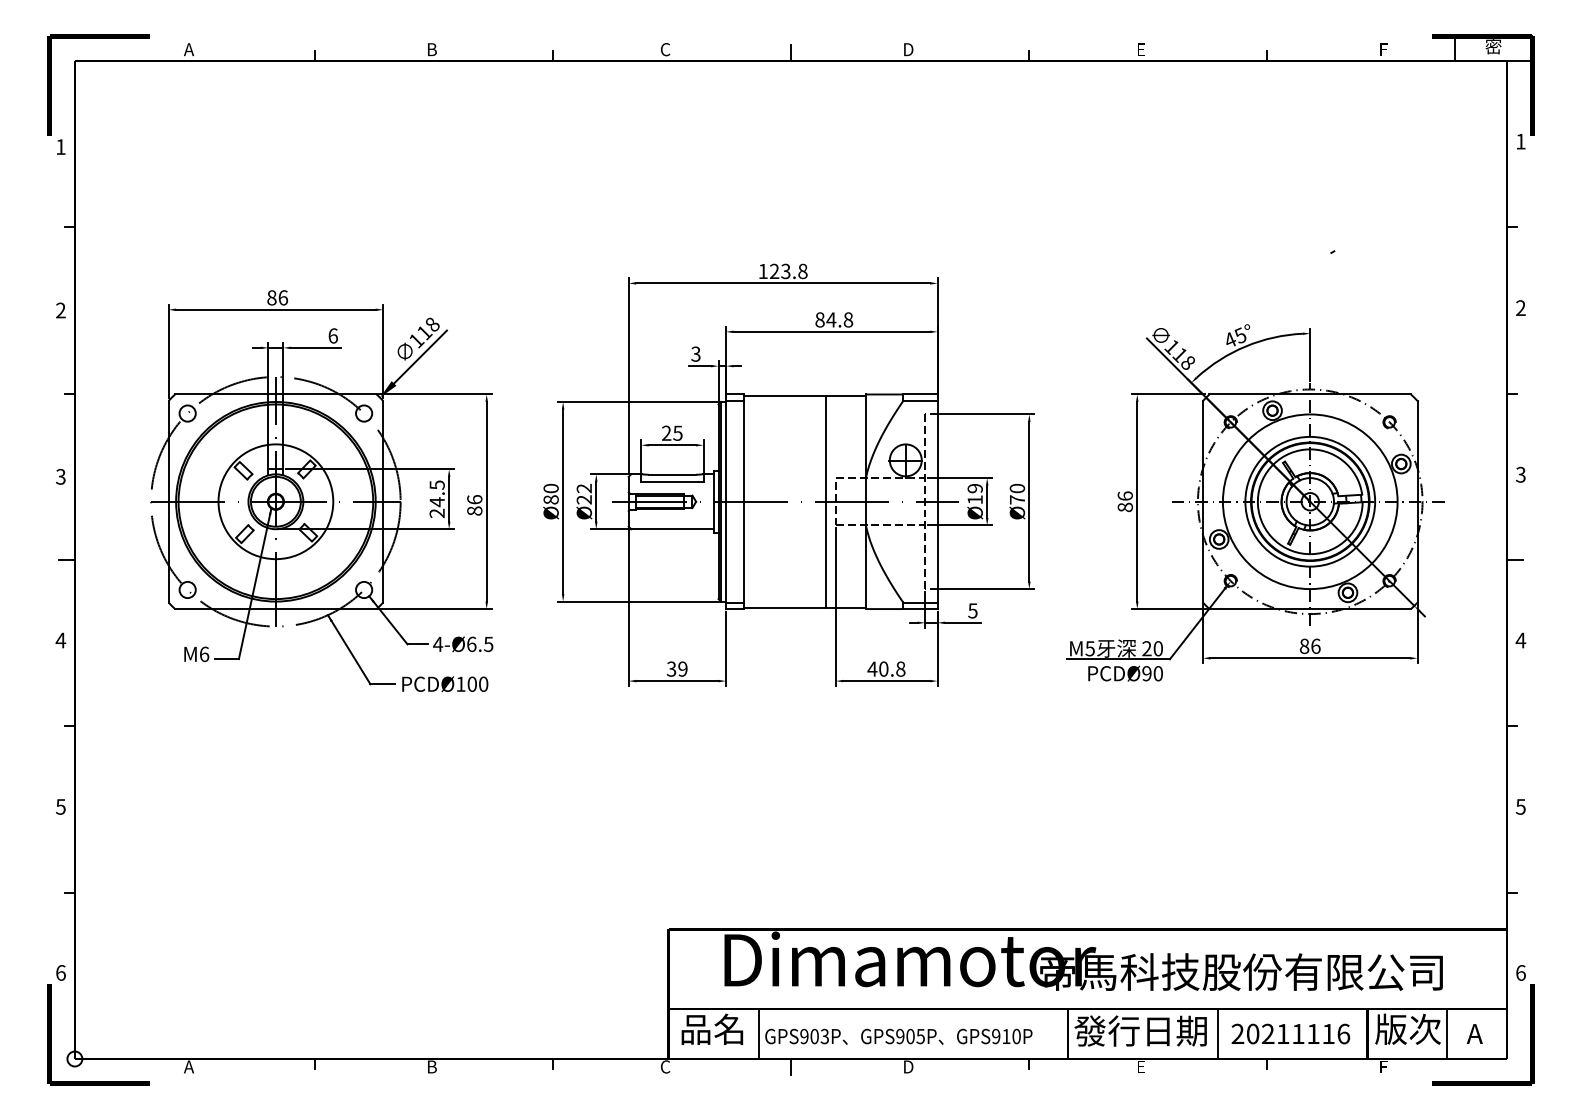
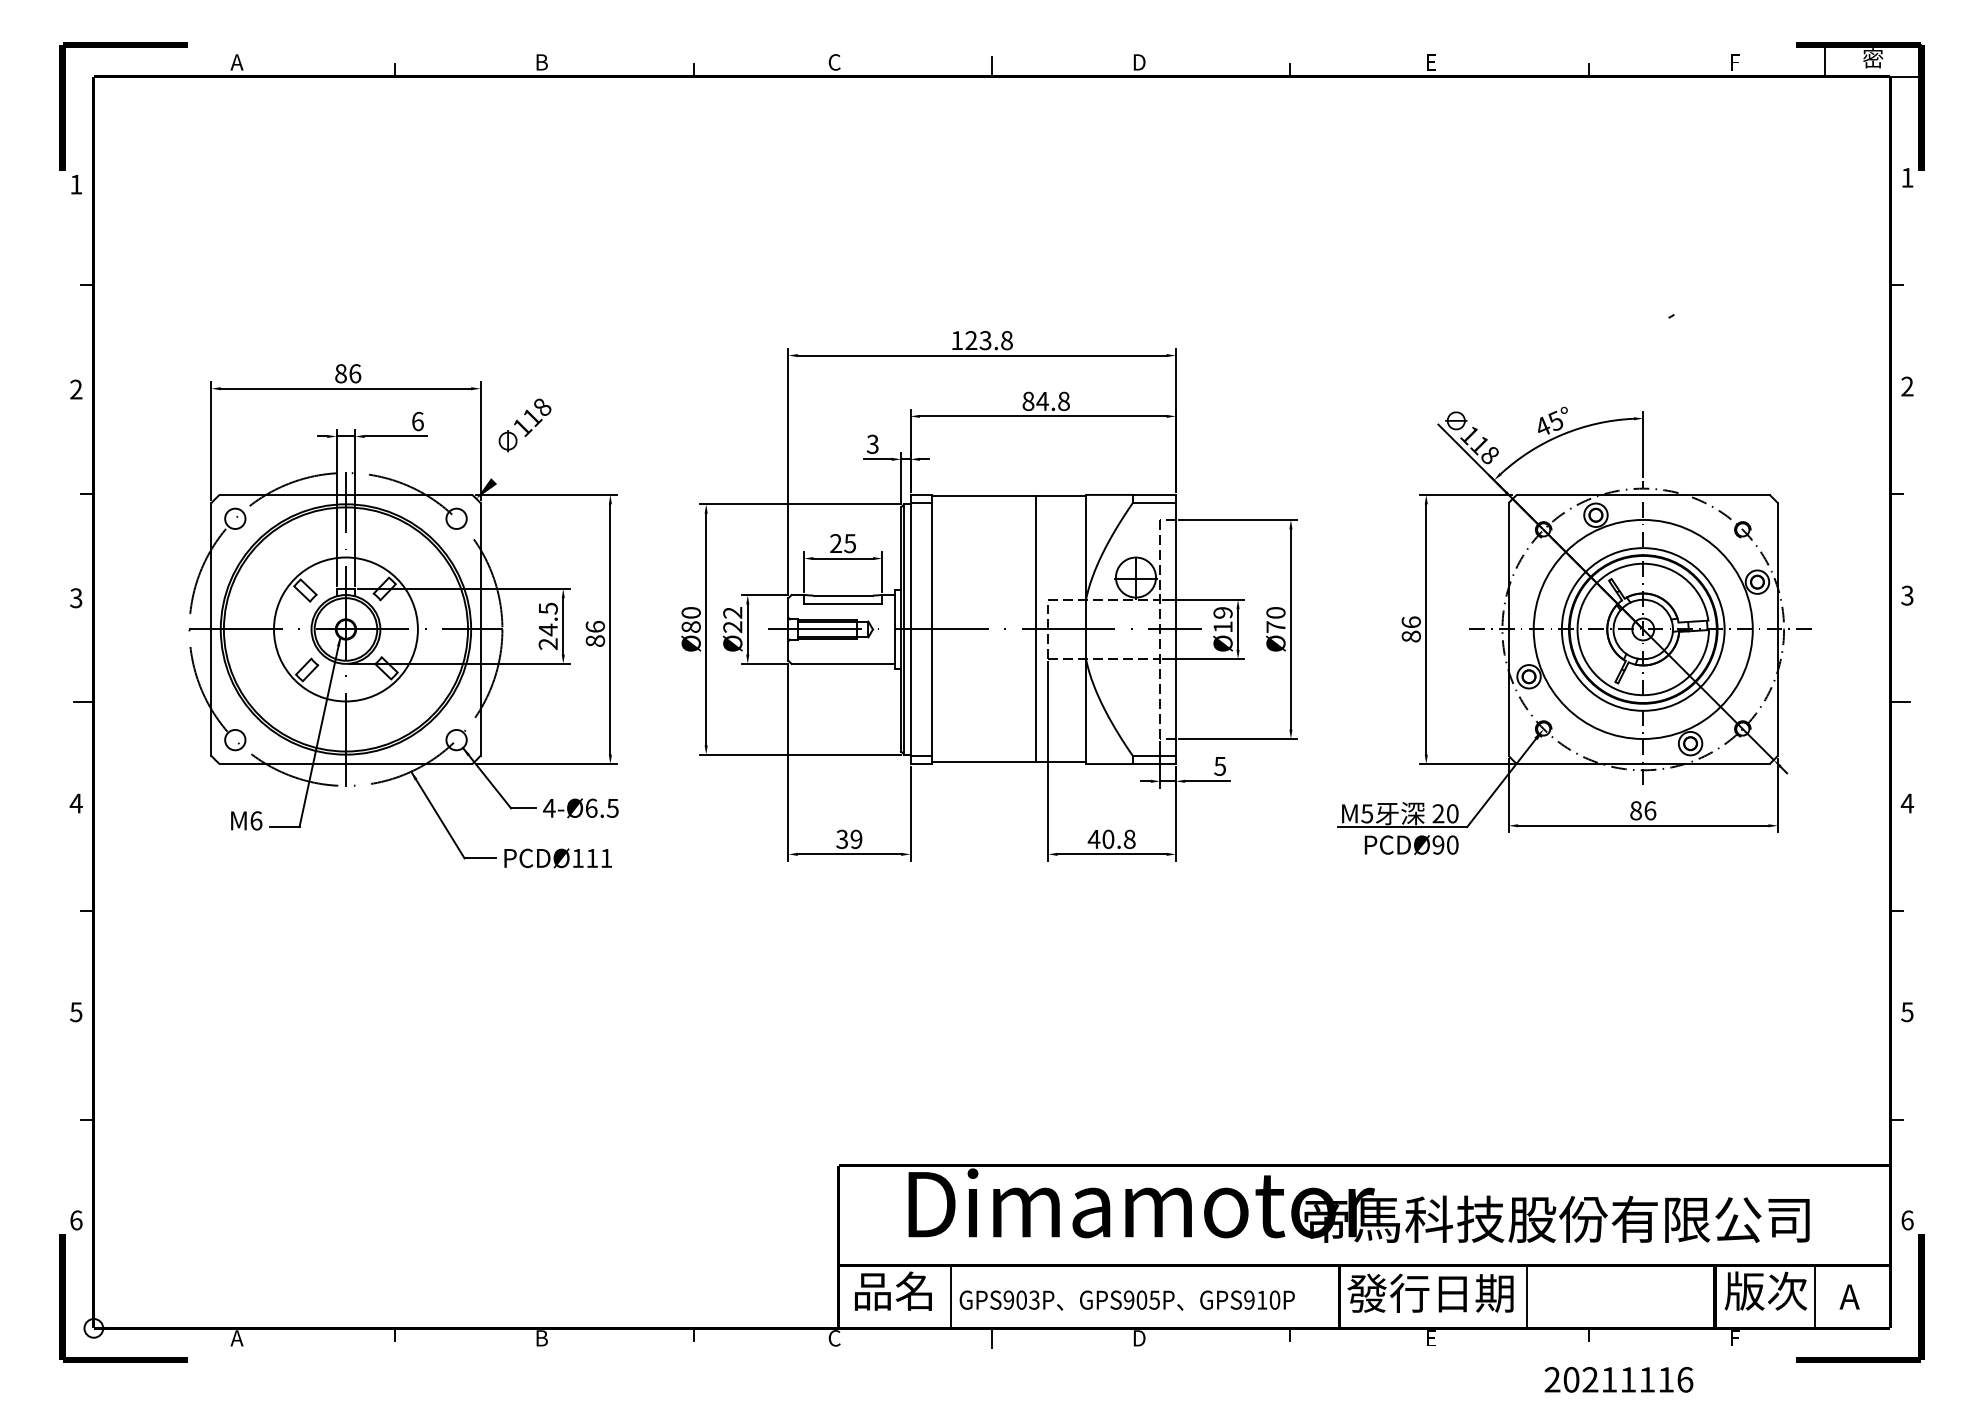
line: (420, 356) -> (527, 447), removed
text: (477, 683) -> (598, 857), PCDØ100 -> PCDØ111
text: (1290, 1033) -> (1618, 1379), moved

